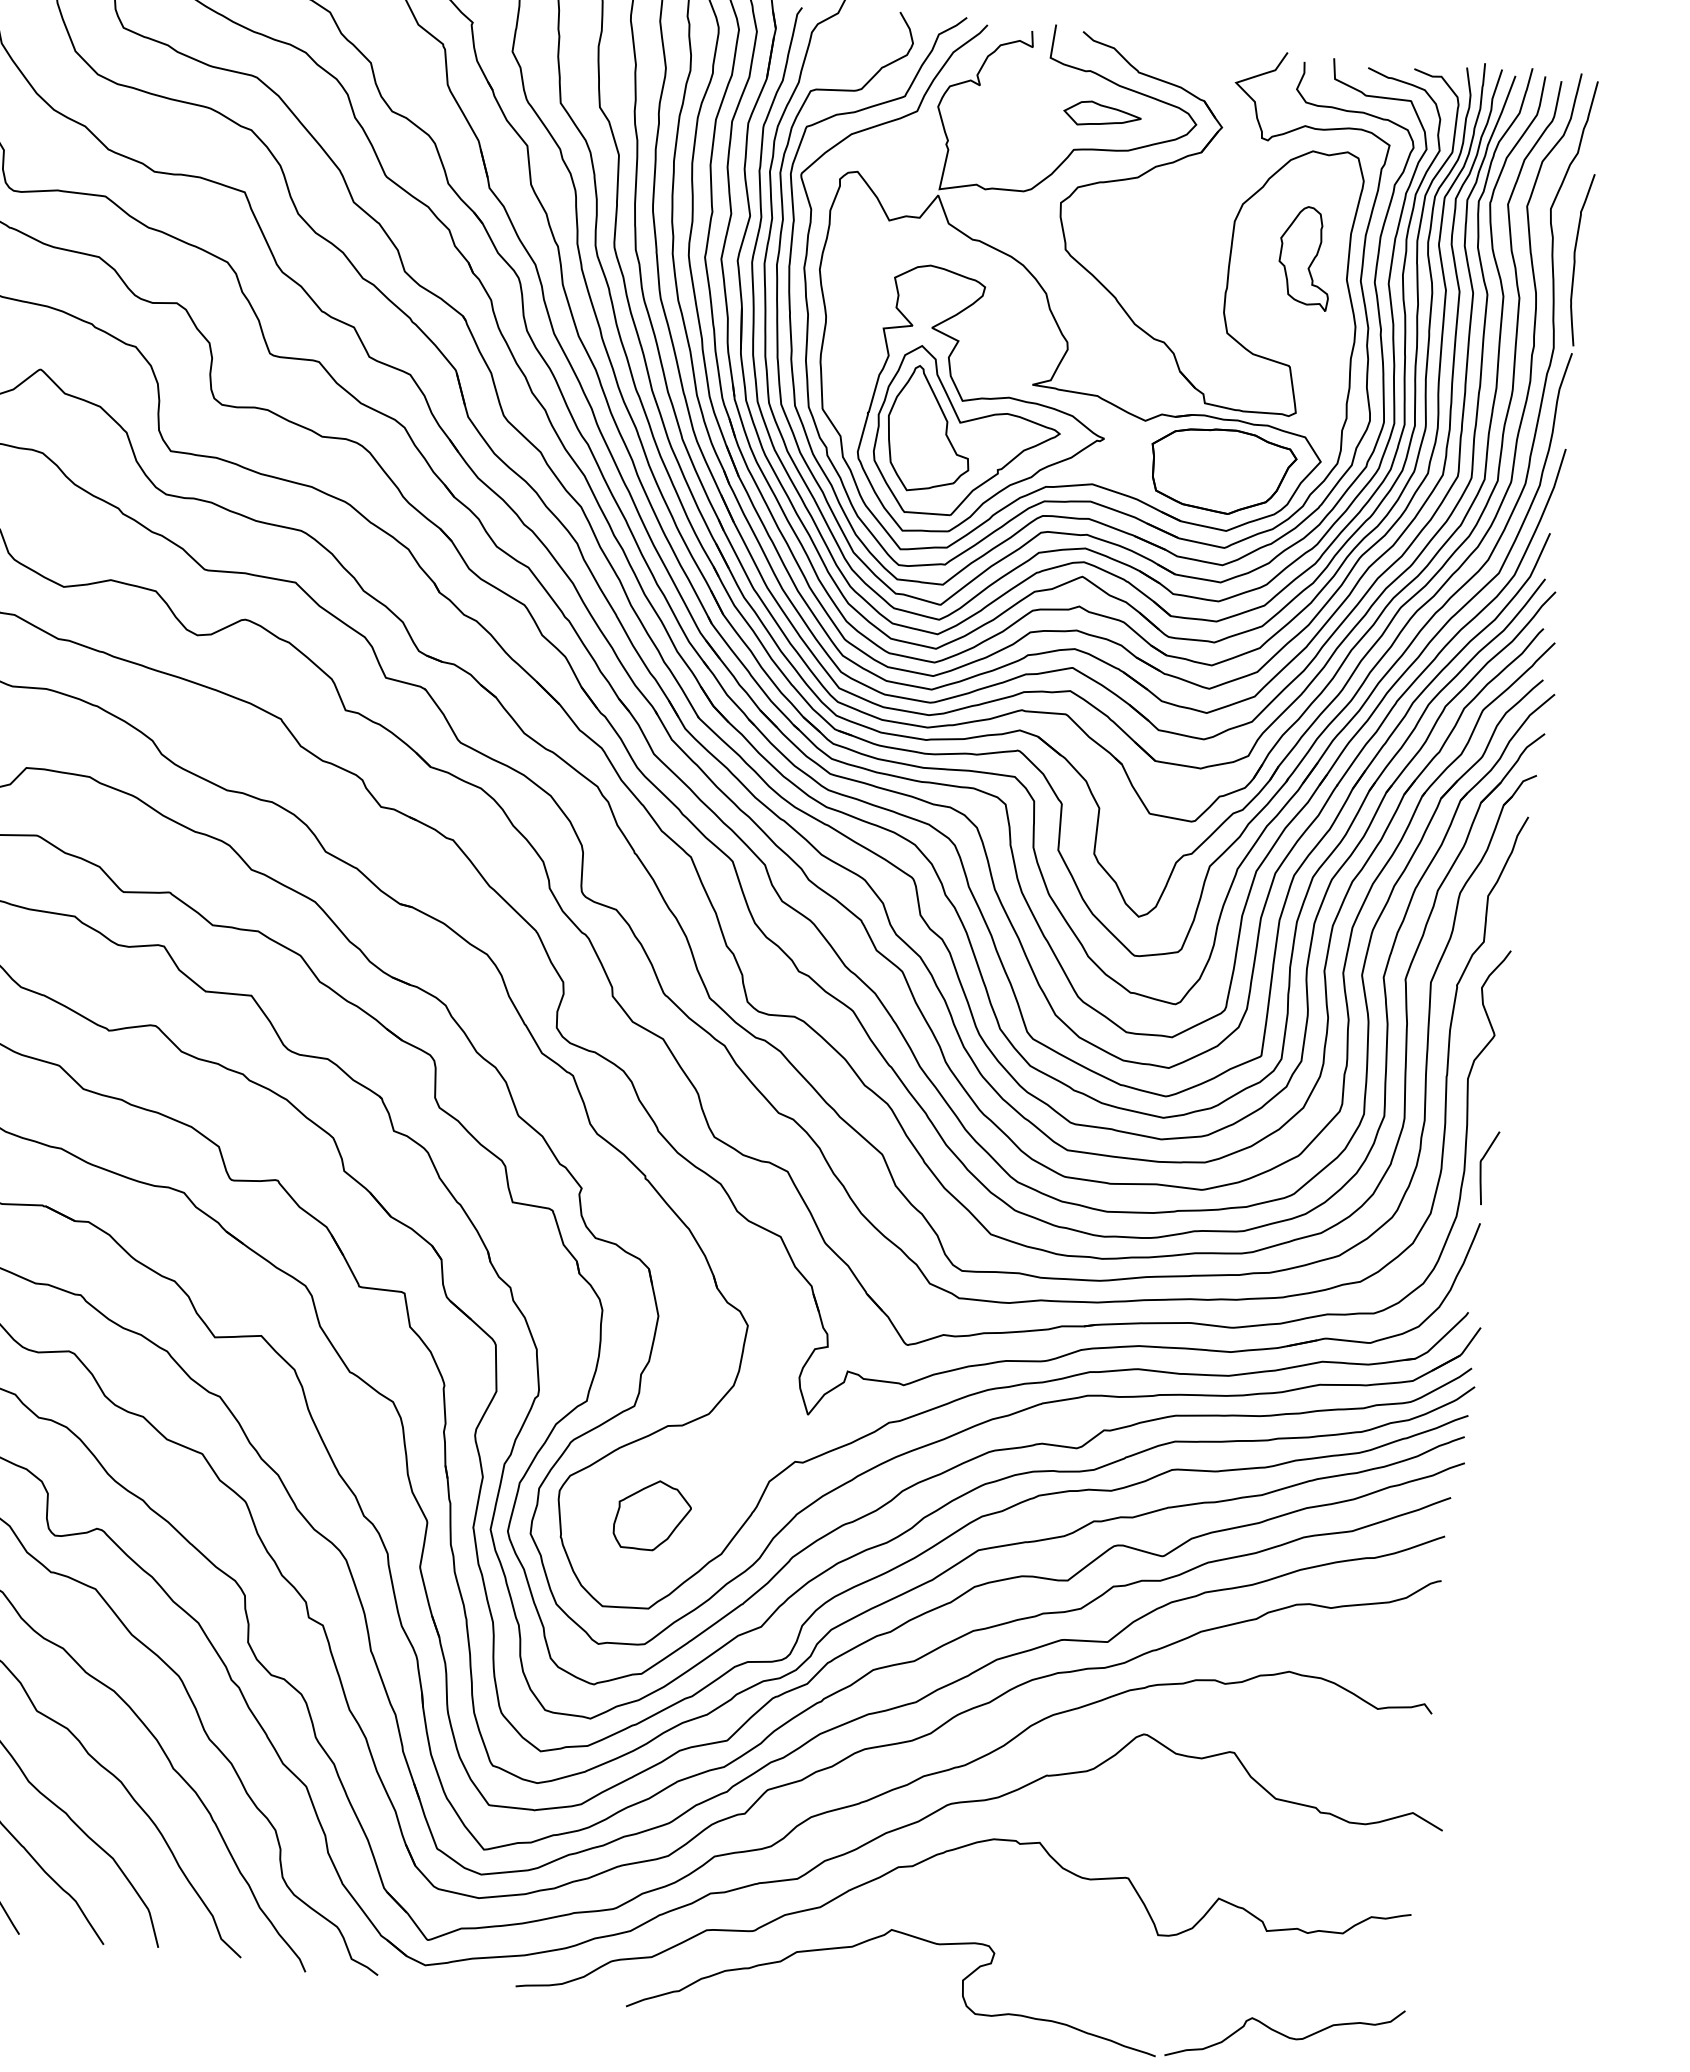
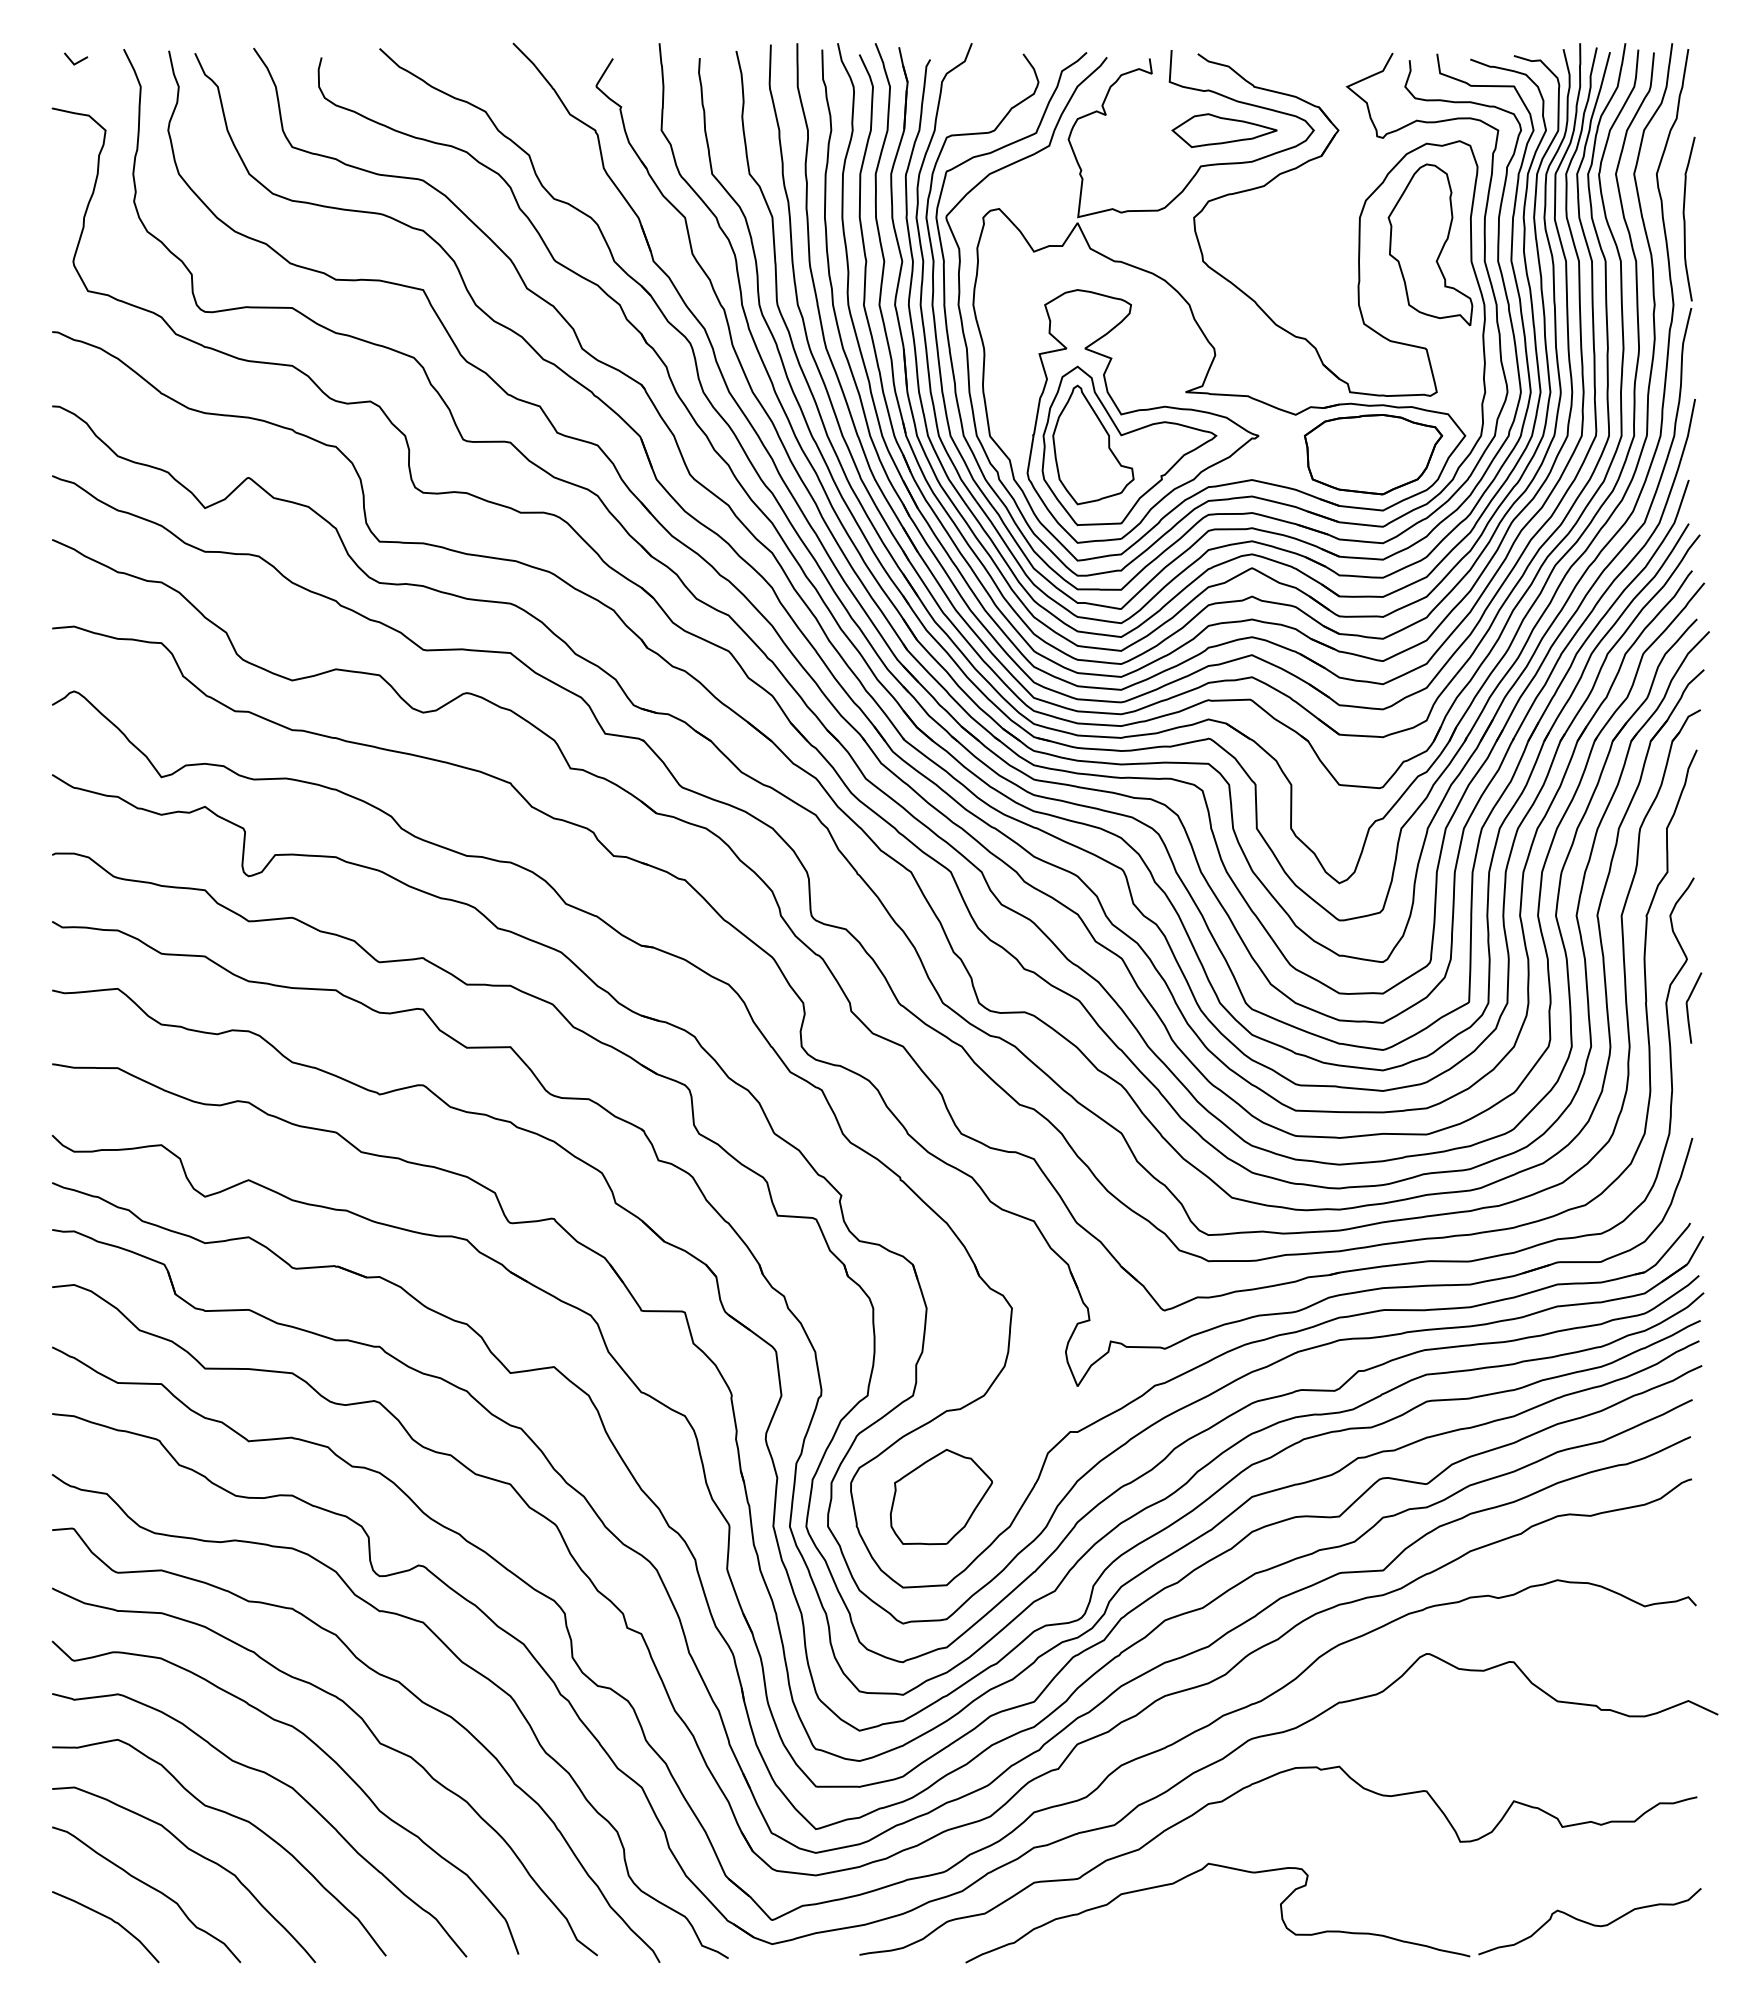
part: (1102, 114) -> (1224, 130), size x1.43
part: (1305, 257) -> (1430, 244), size x1.67
curve: (1481, 1167) -> (1688, 1008), moved
part: (651, 1514) -> (940, 1496), size x1.43

